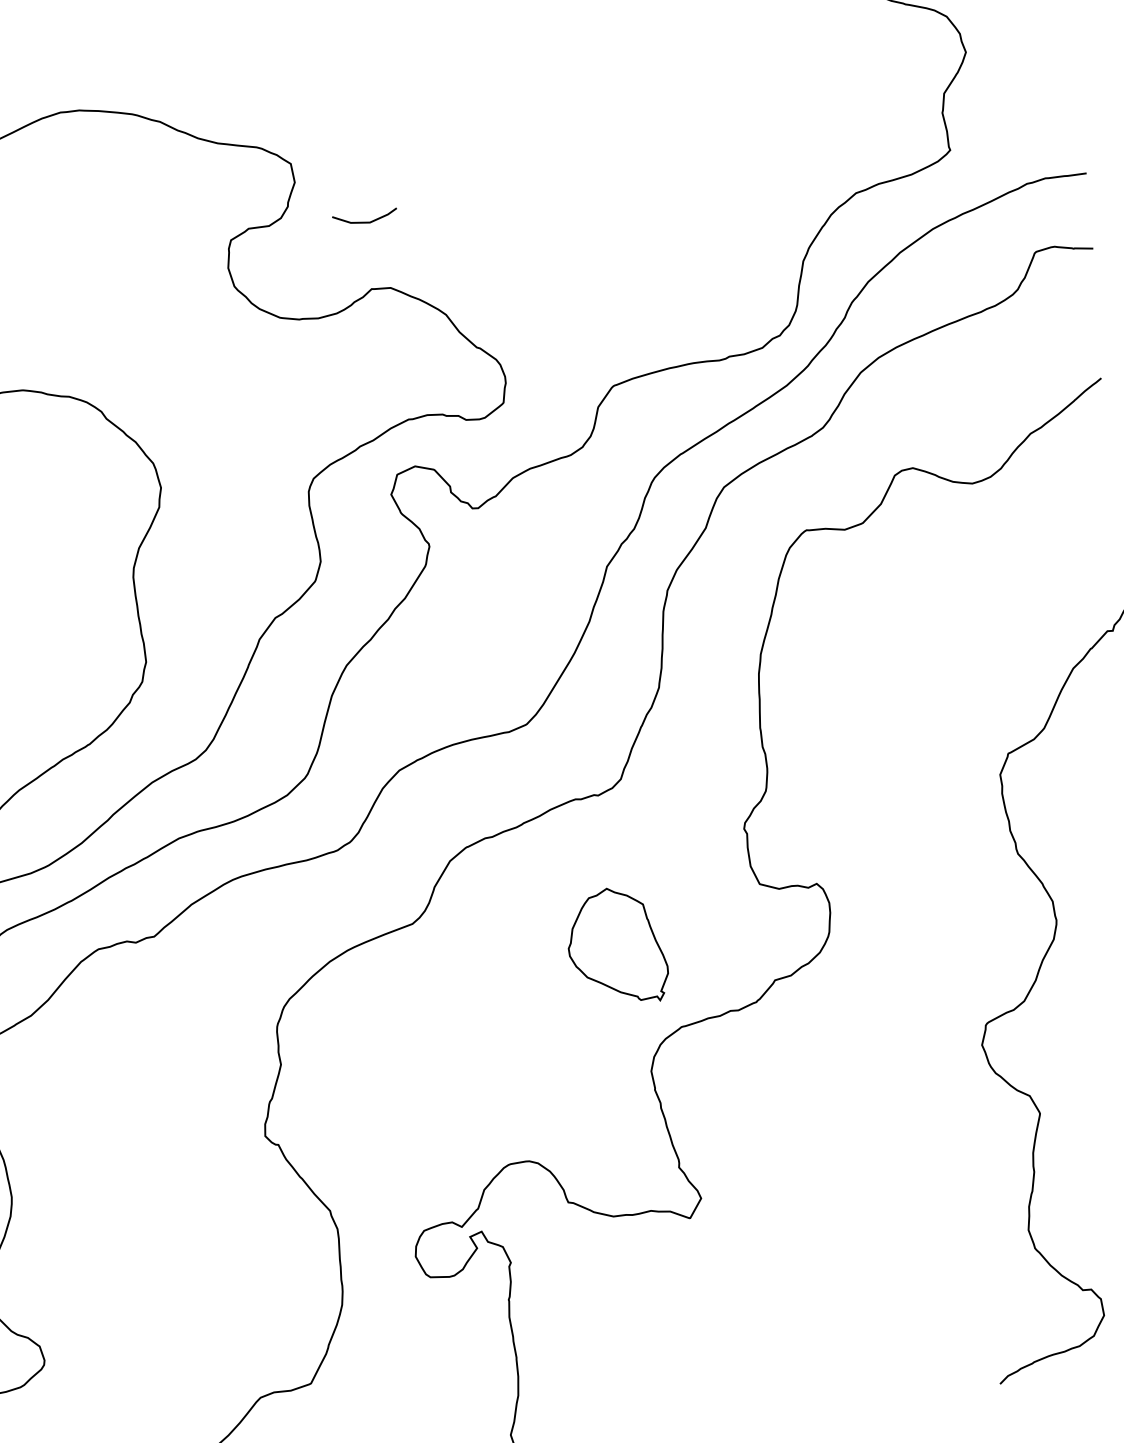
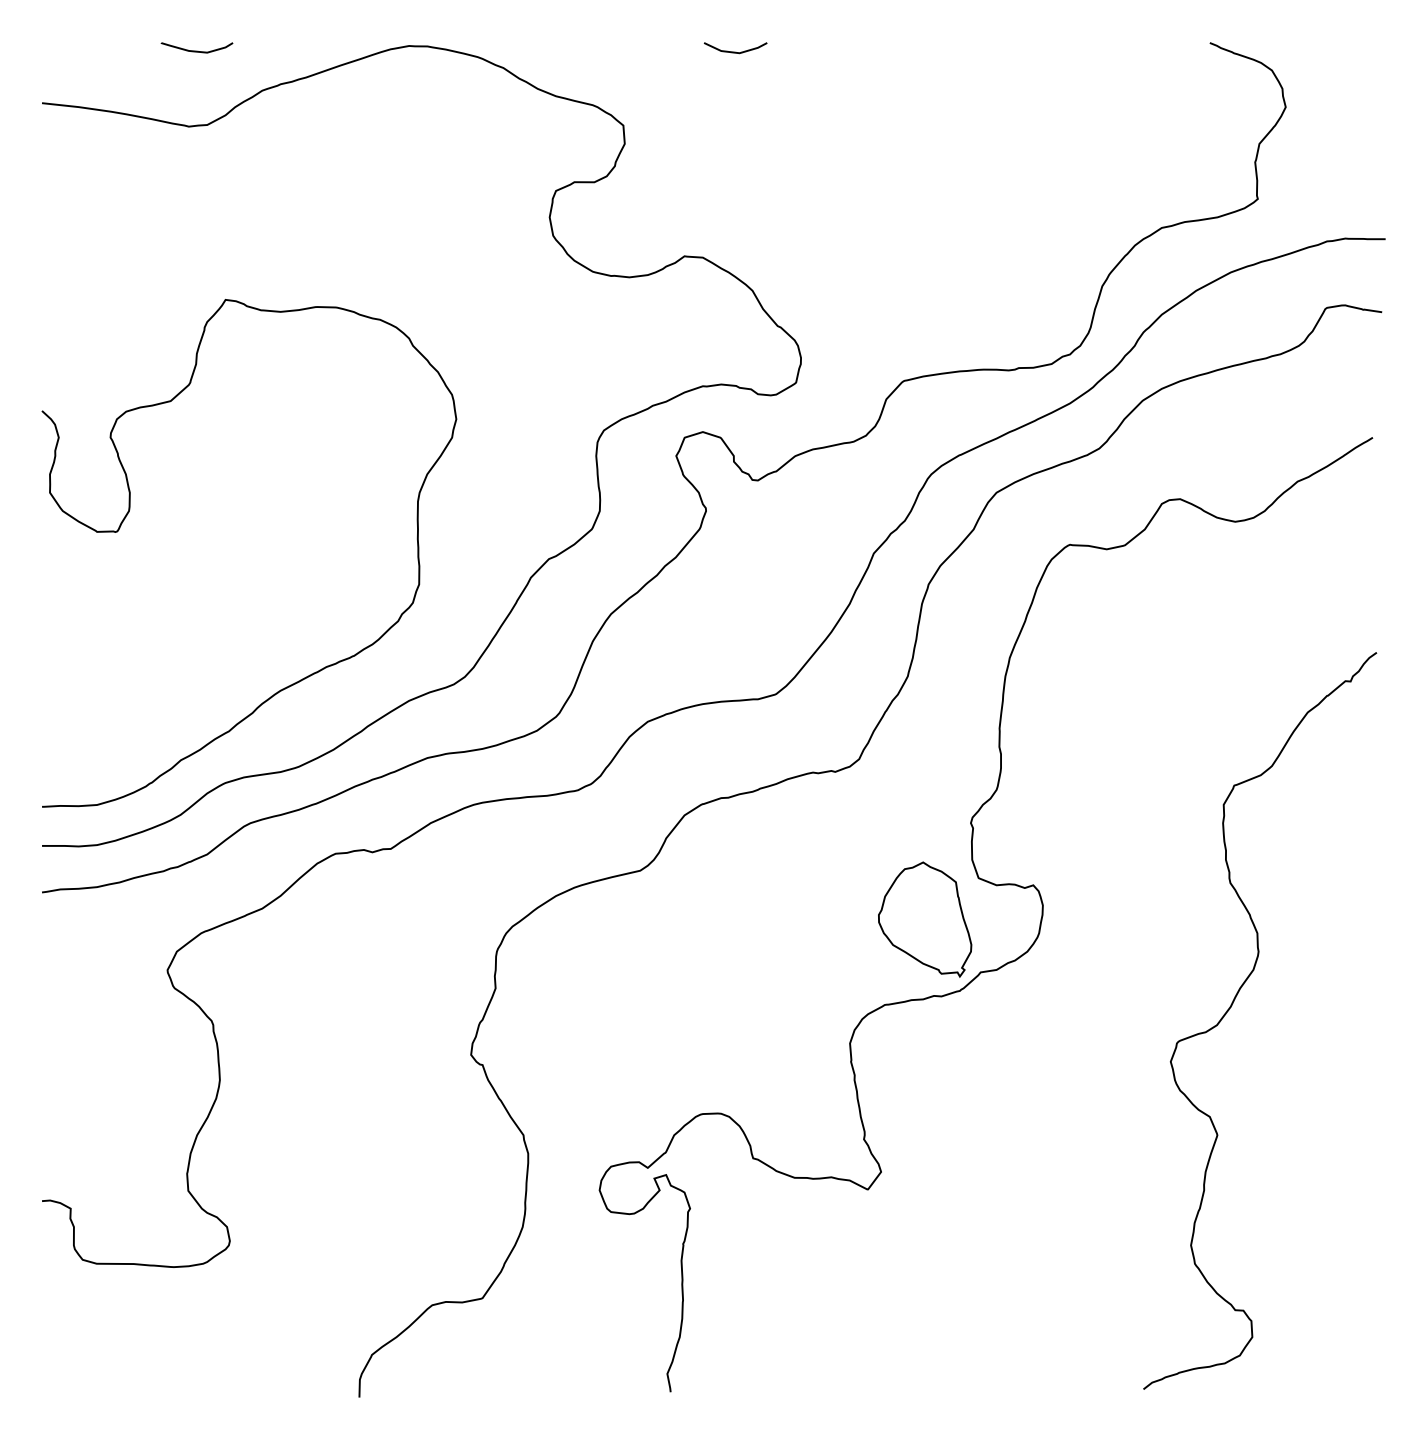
curve: (365, 221) -> (735, 51), moved
part: (617, 946) -> (925, 919), moved

